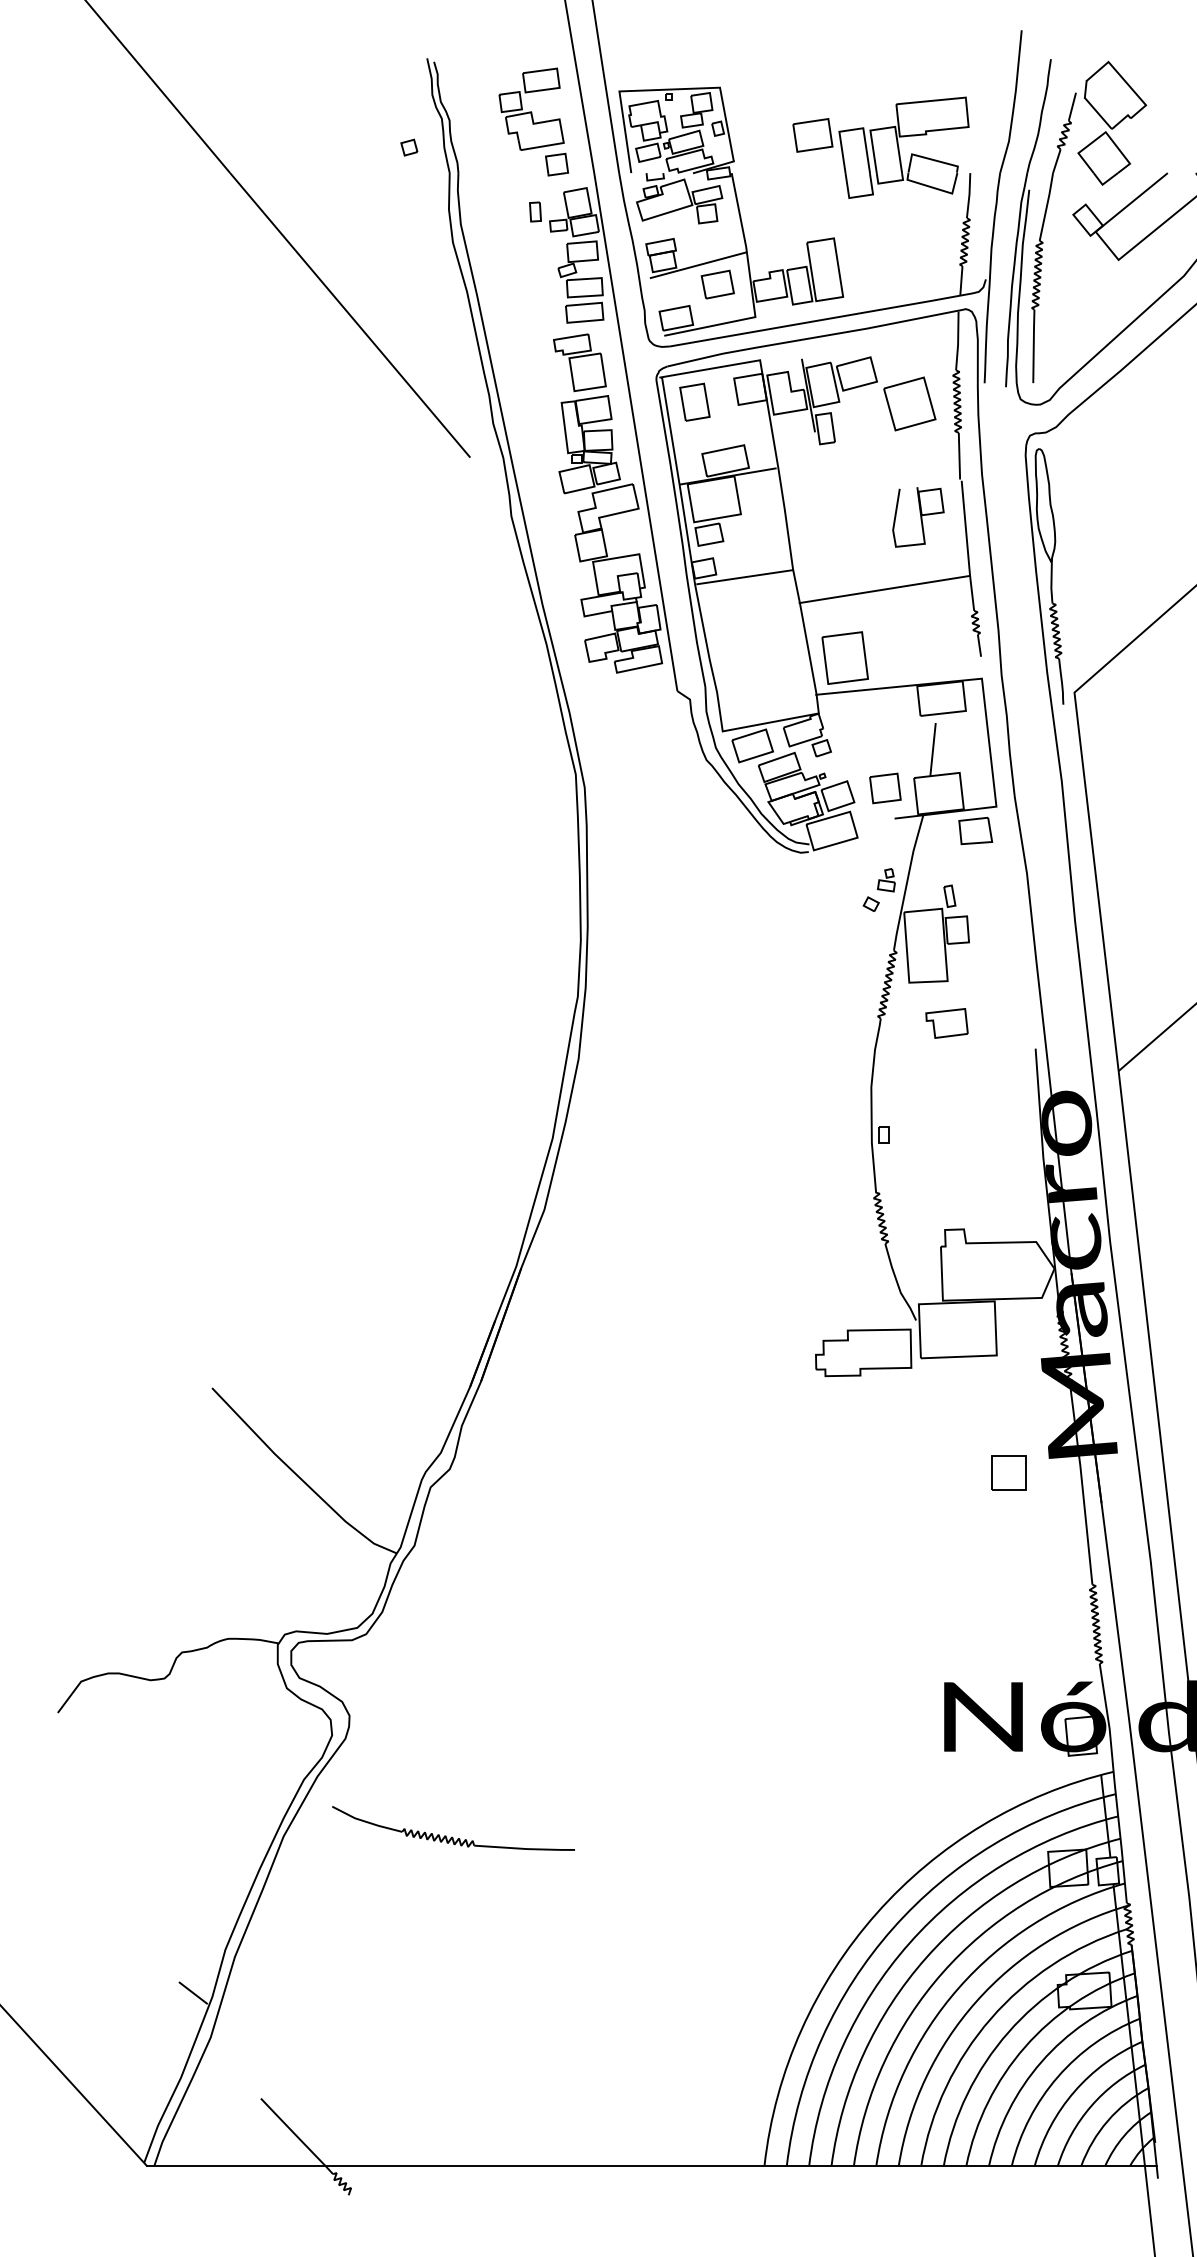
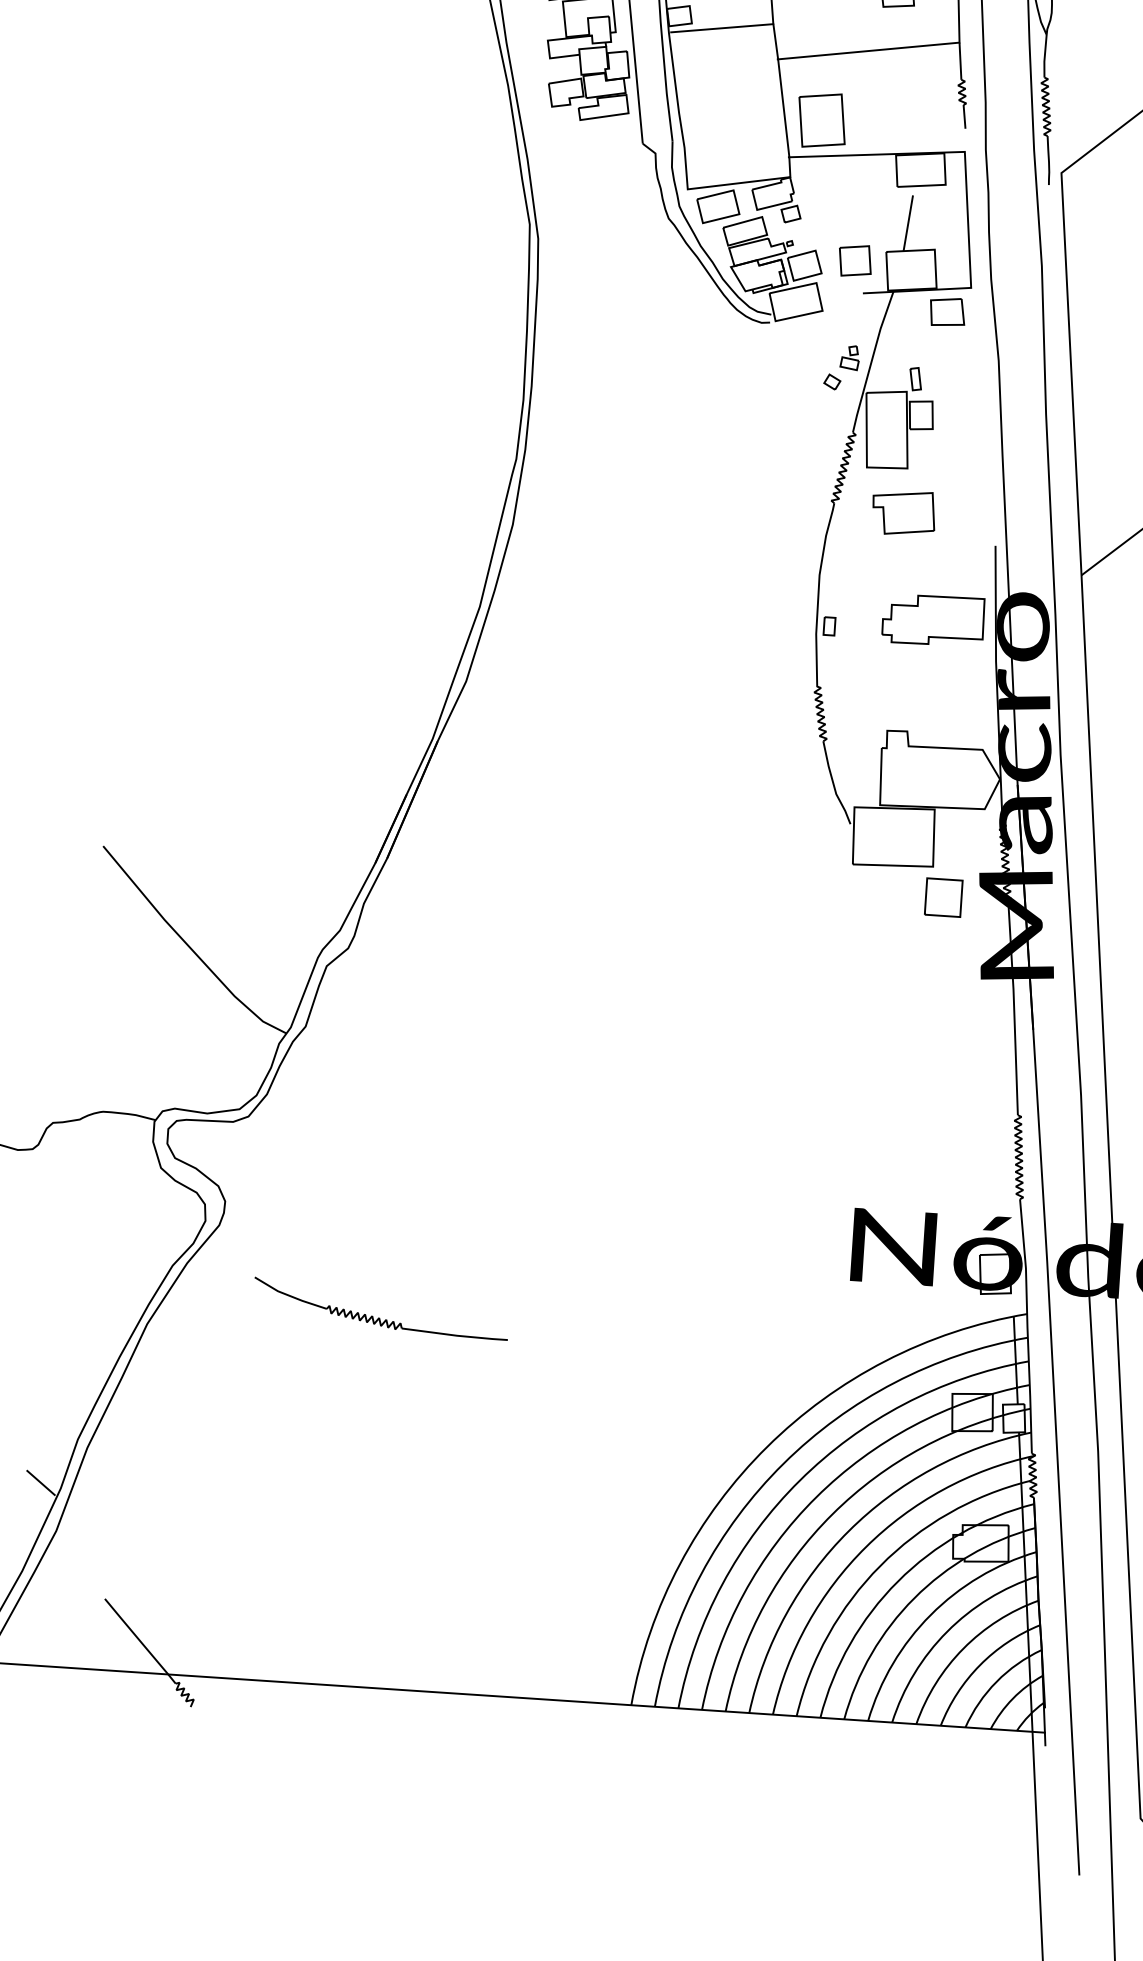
part: (946, 1023) -> (903, 513), size x1.43
part: (863, 1352) -> (933, 619), moved
part: (1008, 1472) -> (943, 897), moved
part: (452, 1836) -> (379, 1317), moved

